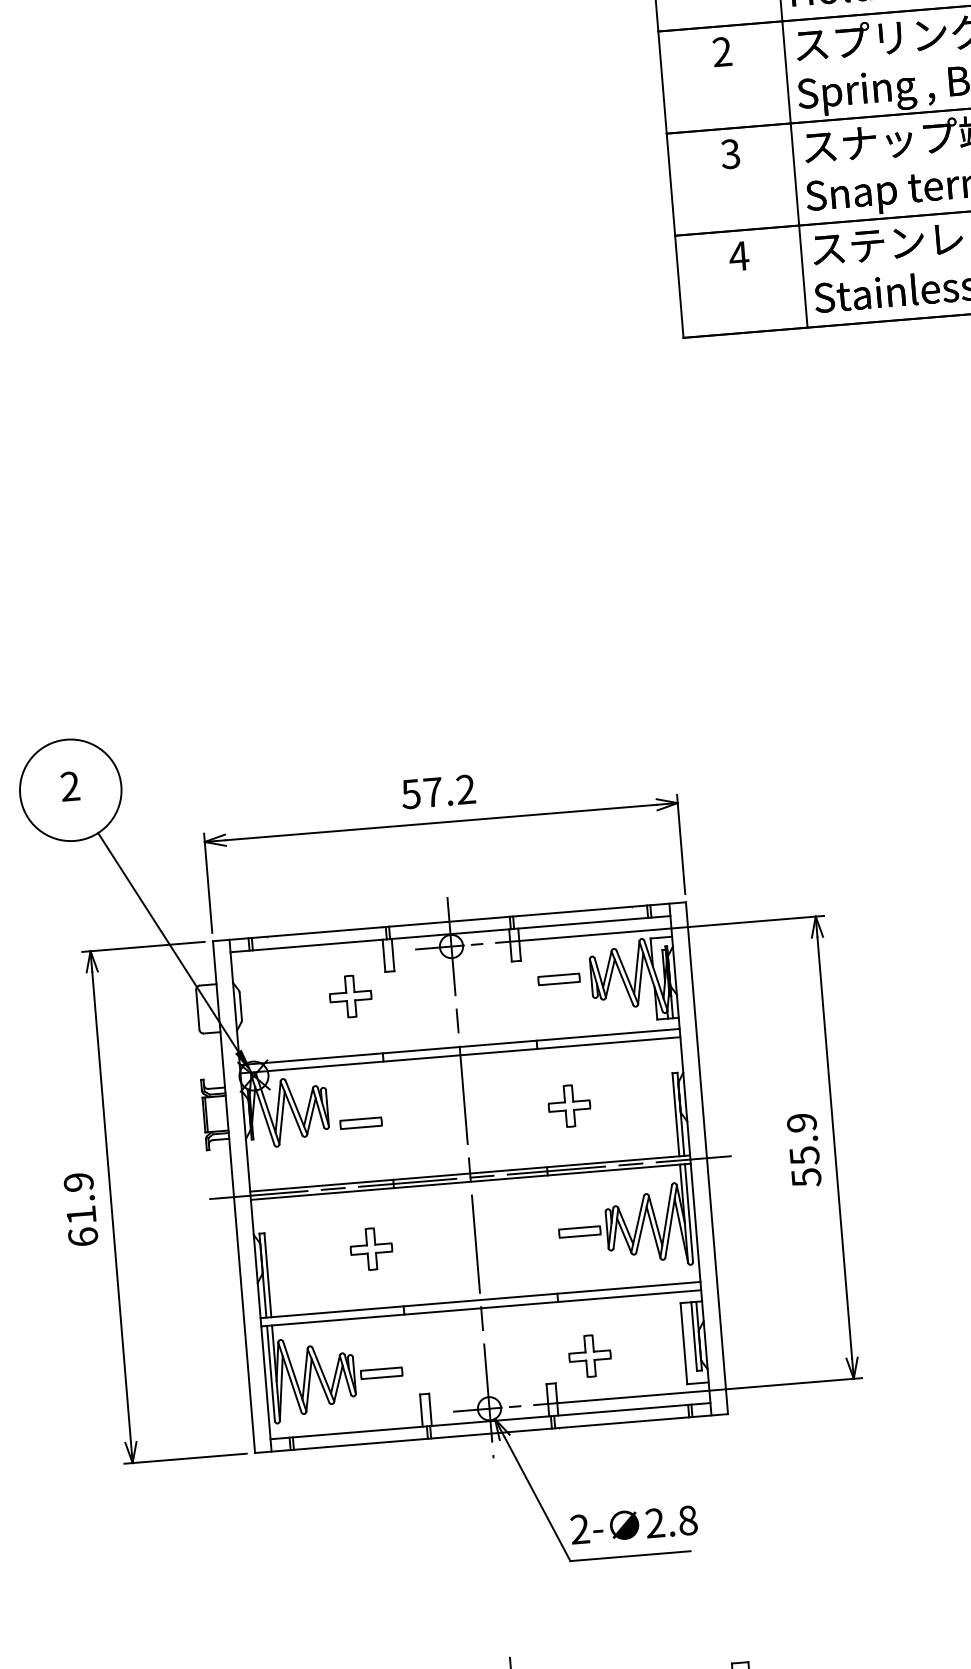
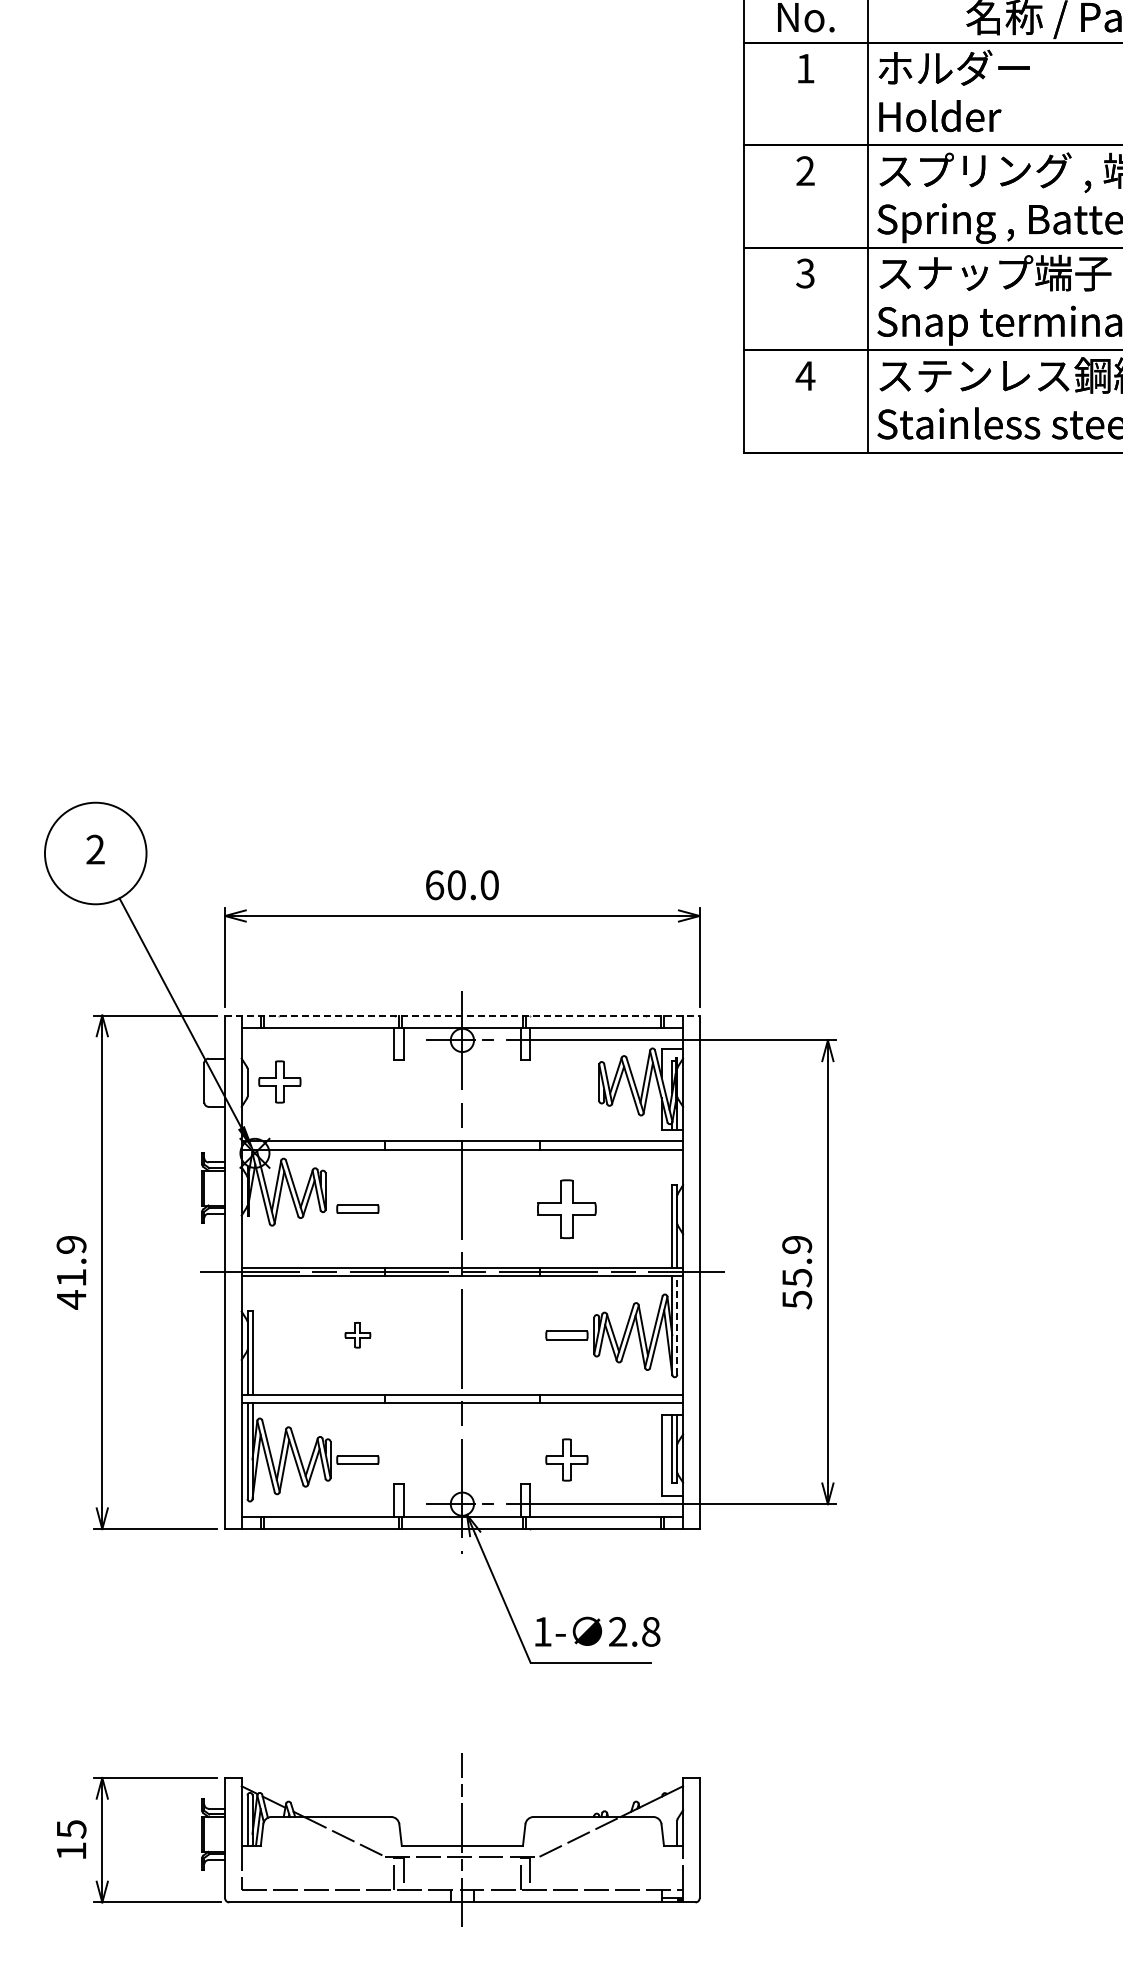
text: (437, 792) -> (461, 885), 57.2 -> 60.0
line: (449, 921) -> (462, 1015), solid -> dashed
part: (558, 978) -> (566, 1081), removed
part: (350, 996) -> (279, 1081), moved
part: (569, 1105) -> (566, 1208), size x1.4
line: (689, 1213) -> (677, 1325), solid -> dashed
text: (83, 1236) -> (71, 1299), 61.9 -> 41.9
part: (371, 1248) -> (357, 1334), size x0.6
text: (579, 1529) -> (542, 1631), 2- -> 1-

